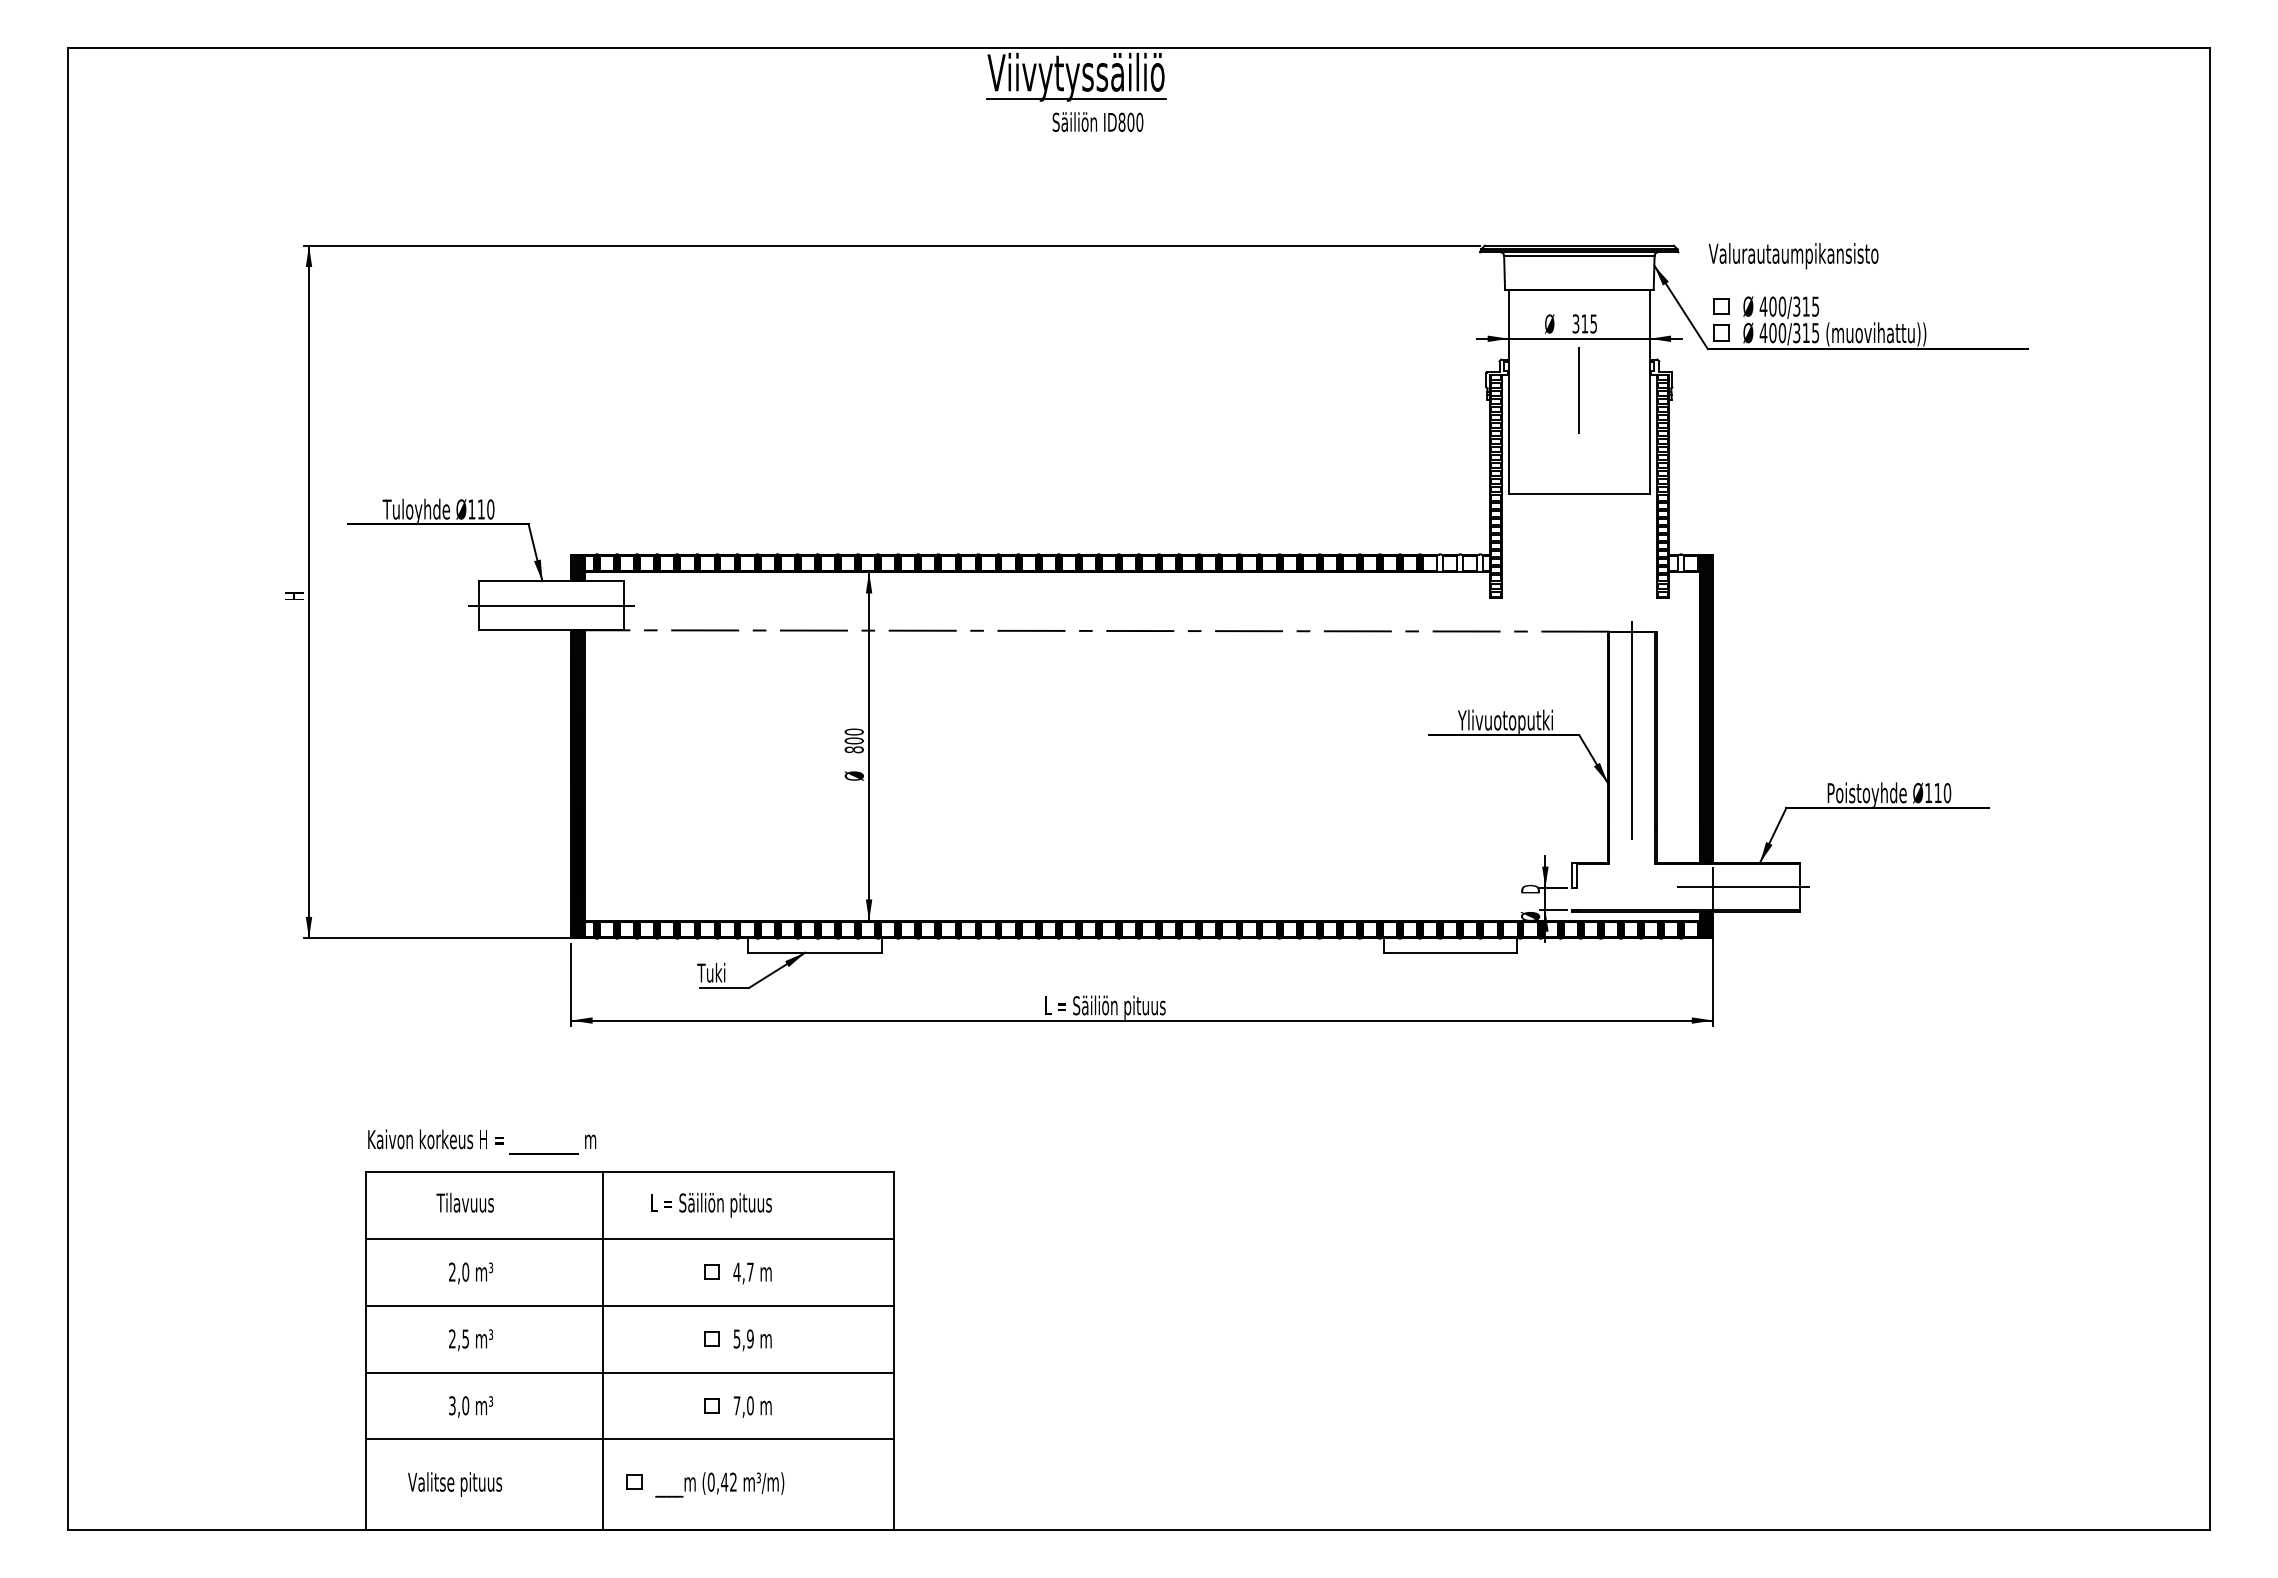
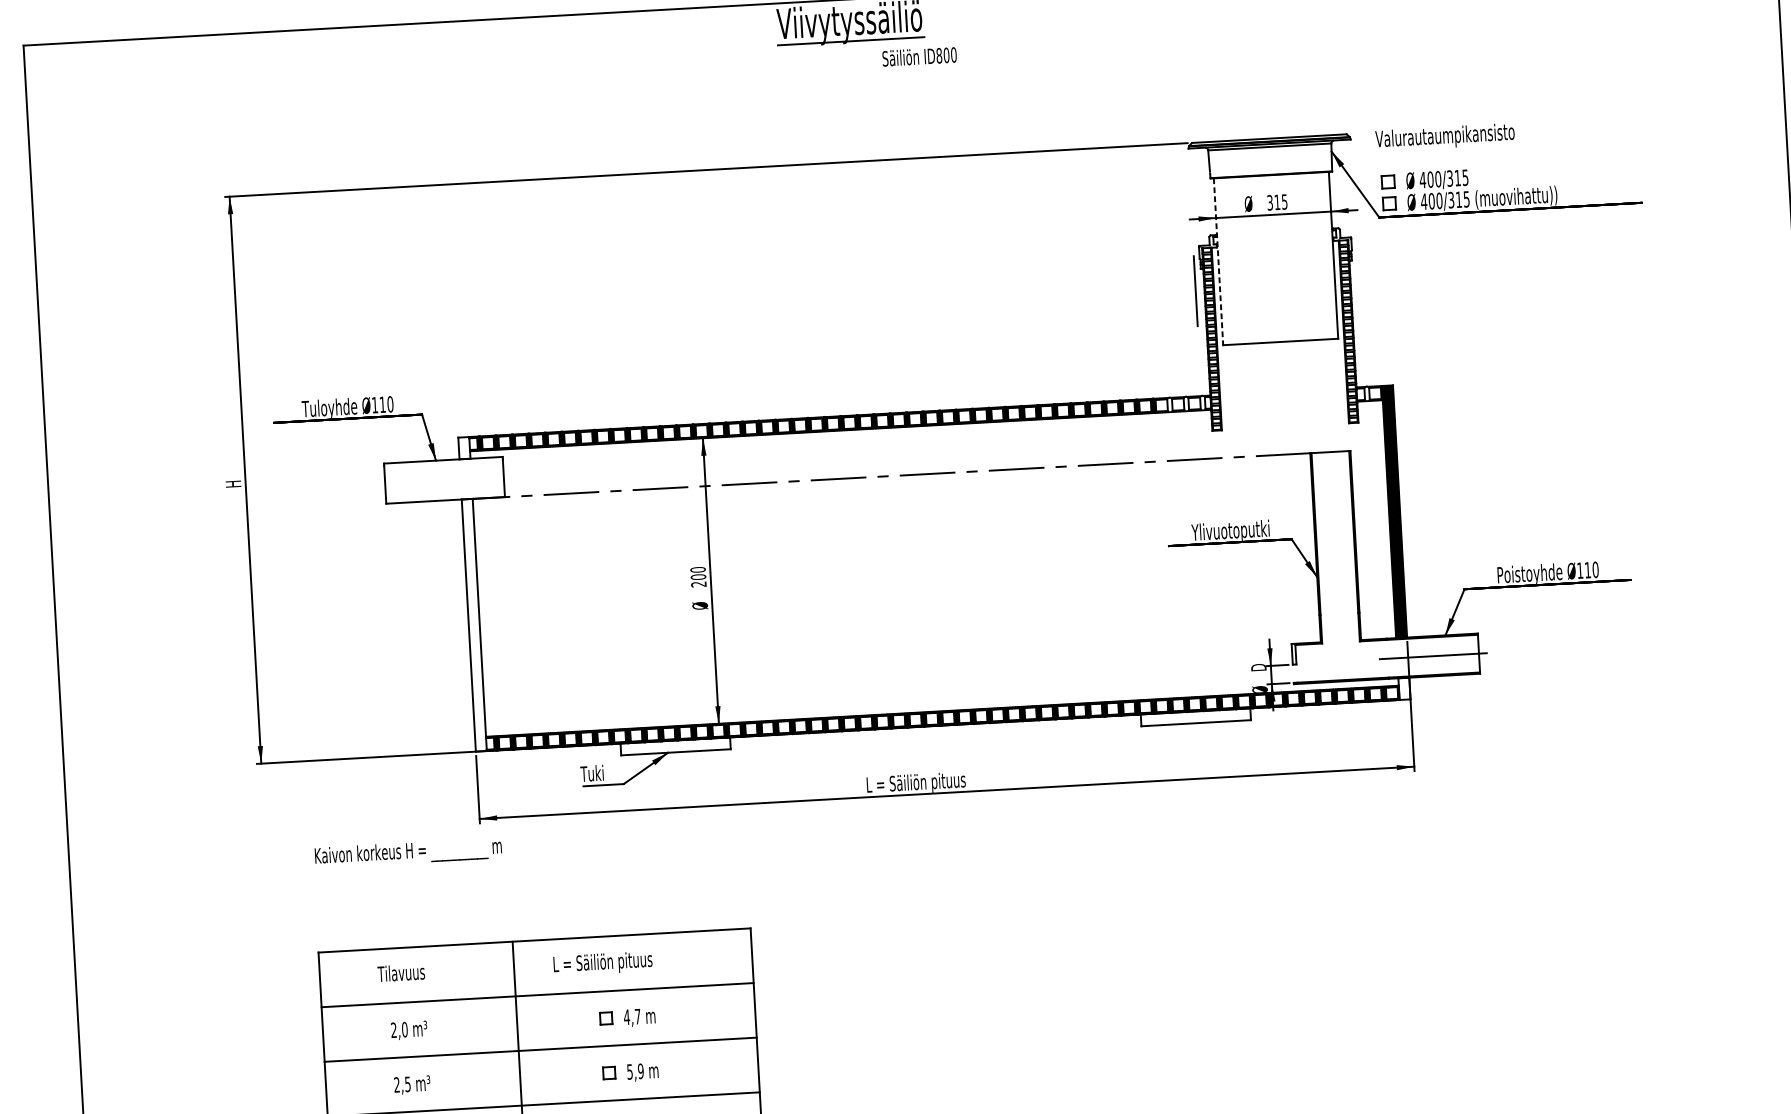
text: (1097, 121) -> (919, 56), moved
line: (1578, 390) -> (1195, 291), moved
line: (1509, 392) -> (1218, 261), solid -> dashed
hatch: (577, 567) -> (464, 447), removed
line: (551, 605) -> (444, 480), removed
line: (1632, 730) -> (1334, 532), removed
text: (853, 749) -> (698, 584), 800 -> 200
hatch: (577, 784) -> (474, 625), removed
hatch: (1706, 924) -> (1404, 688), removed
text: (482, 1141) -> (408, 852), moved

